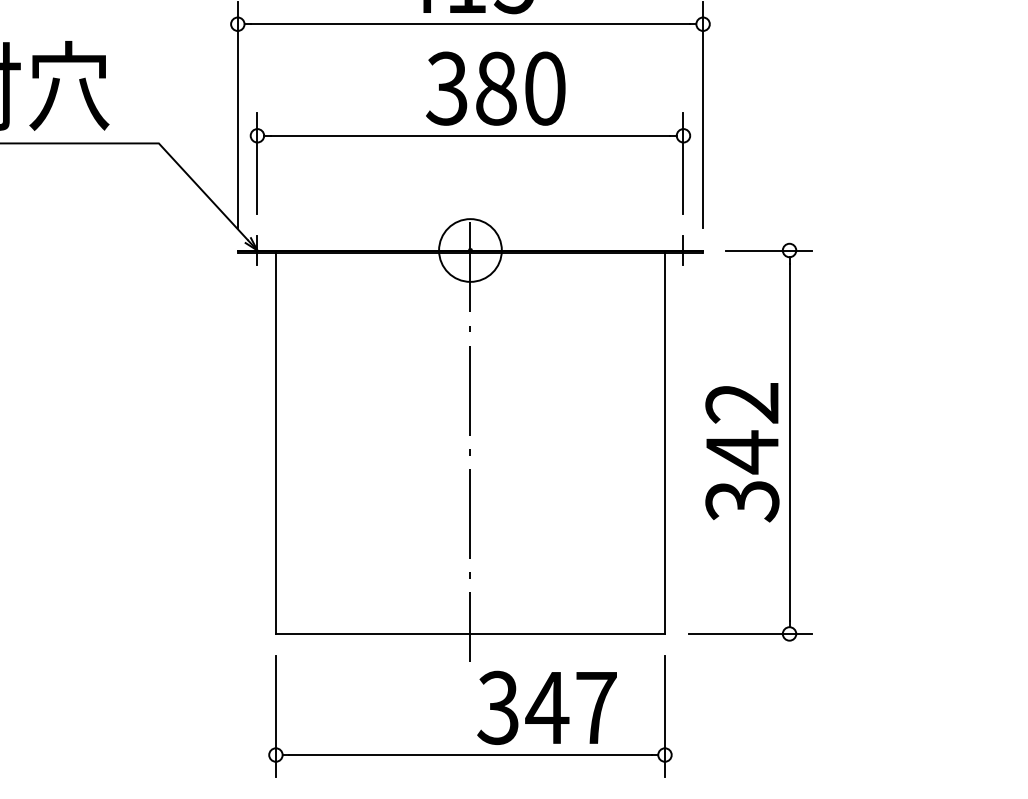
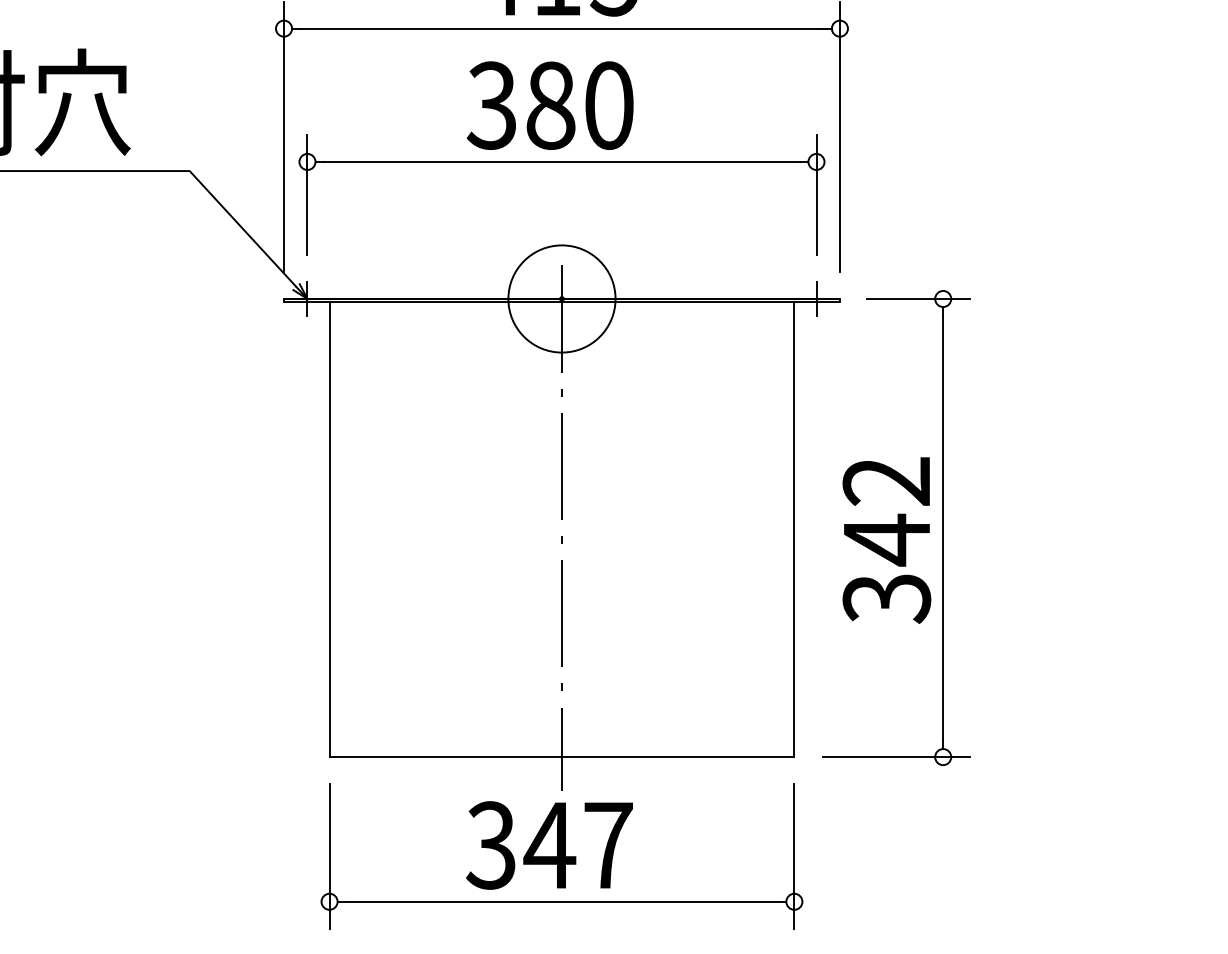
text: (495, 88) -> (549, 105), moved
circle: (470, 250) -> (561, 298), size x1.43
text: (547, 707) -> (549, 845), moved

